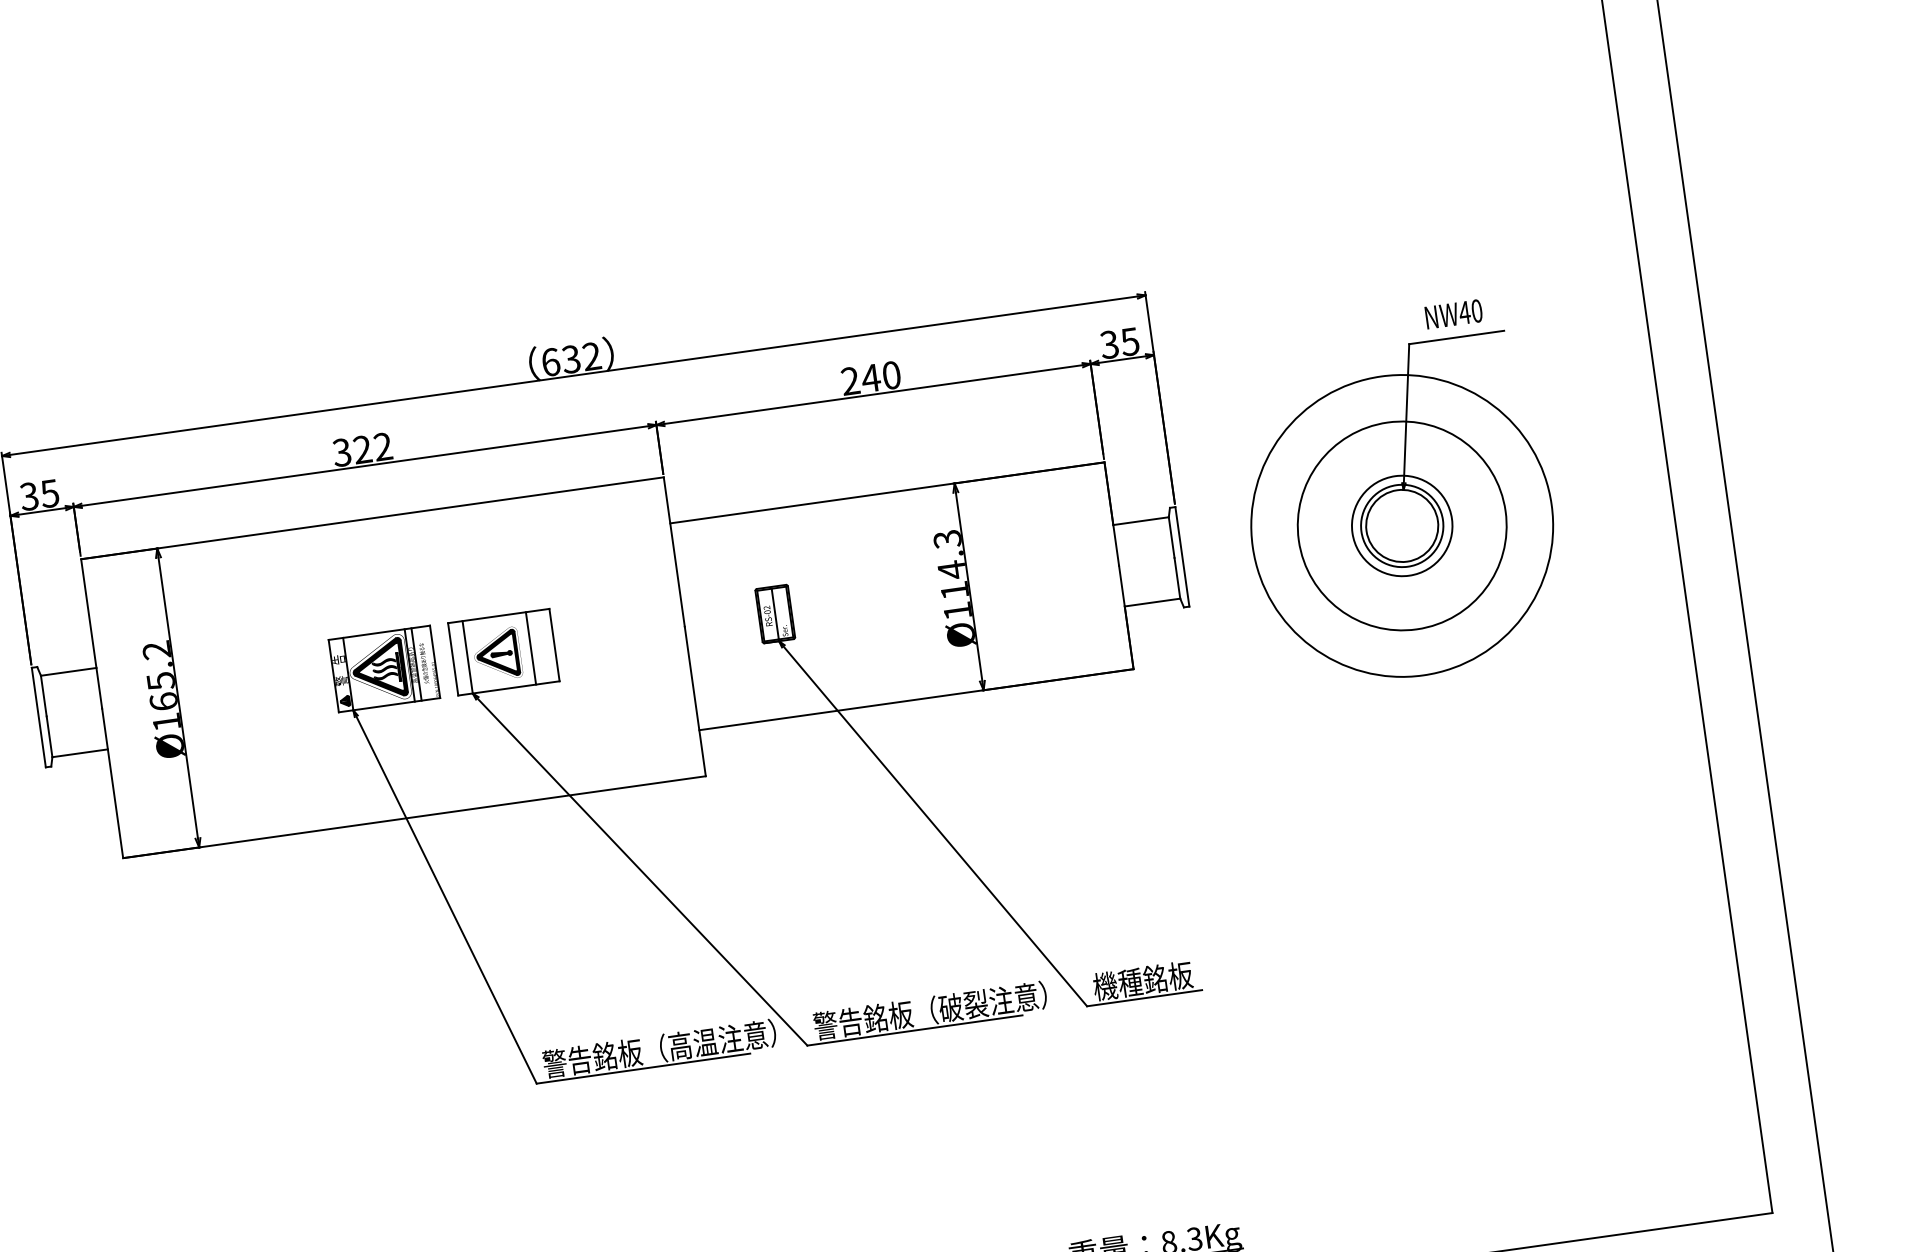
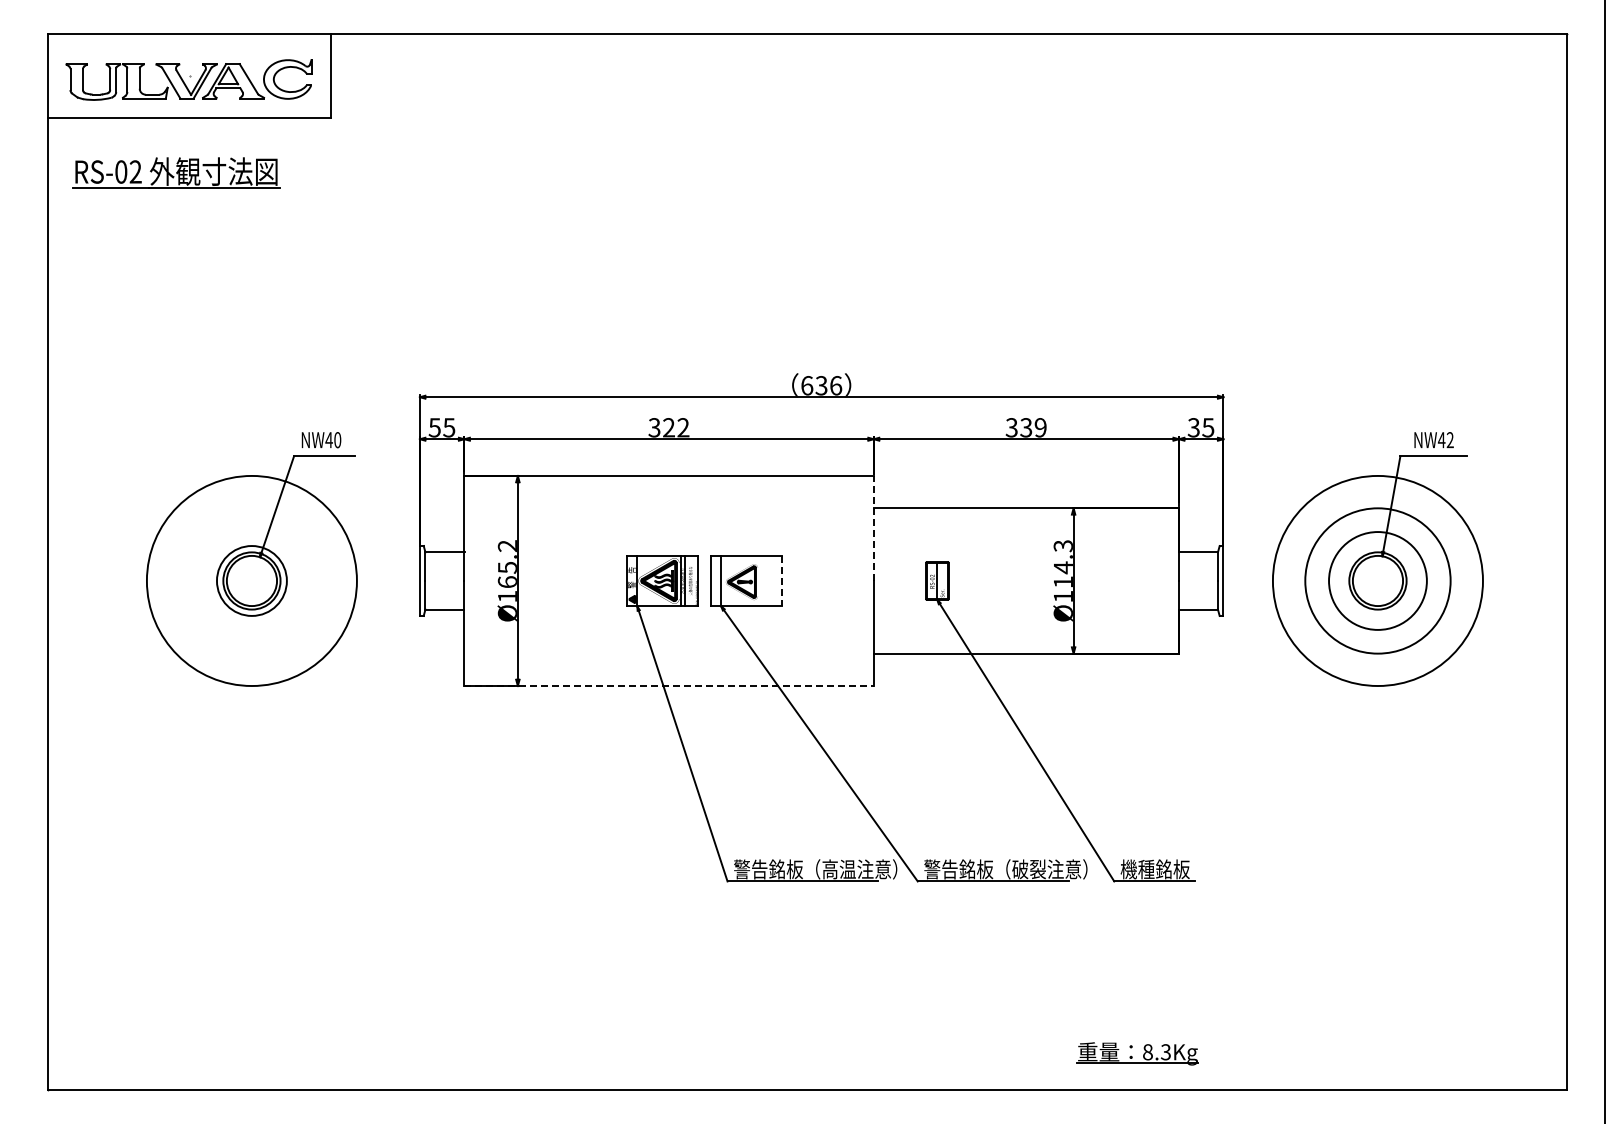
text: (1475, 311) -> (1449, 440), NW40 -> NW42
text: (592, 356) -> (836, 385), 632 -> 636
text: (869, 378) -> (1025, 427), 240 -> 339
text: (28, 496) -> (434, 427), 35 -> 55
circle: (1401, 525) -> (1377, 580), size x1.4
line: (673, 552) -> (873, 528), solid -> dashed
line: (554, 645) -> (782, 581), solid -> dashed
line: (530, 647) -> (765, 580), removed
line: (415, 817) -> (669, 686), solid -> dashed

